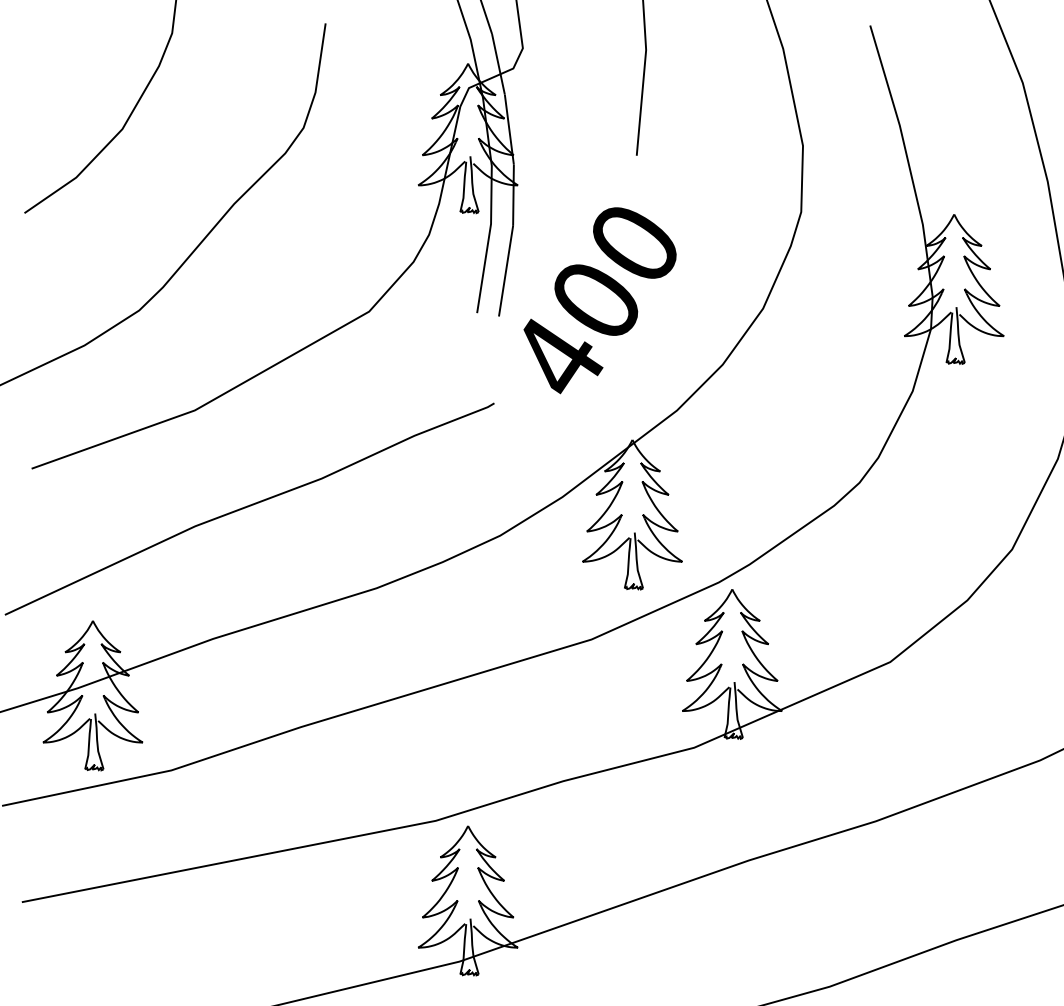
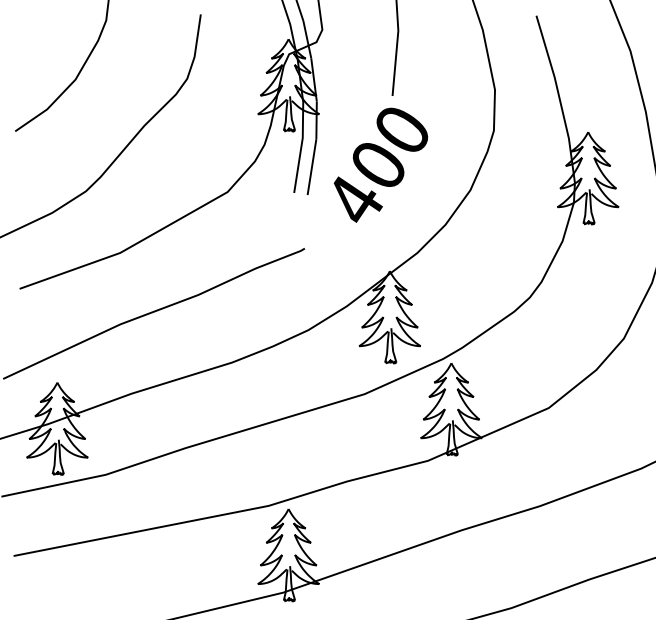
text: (599, 299) -> (380, 164), moved

